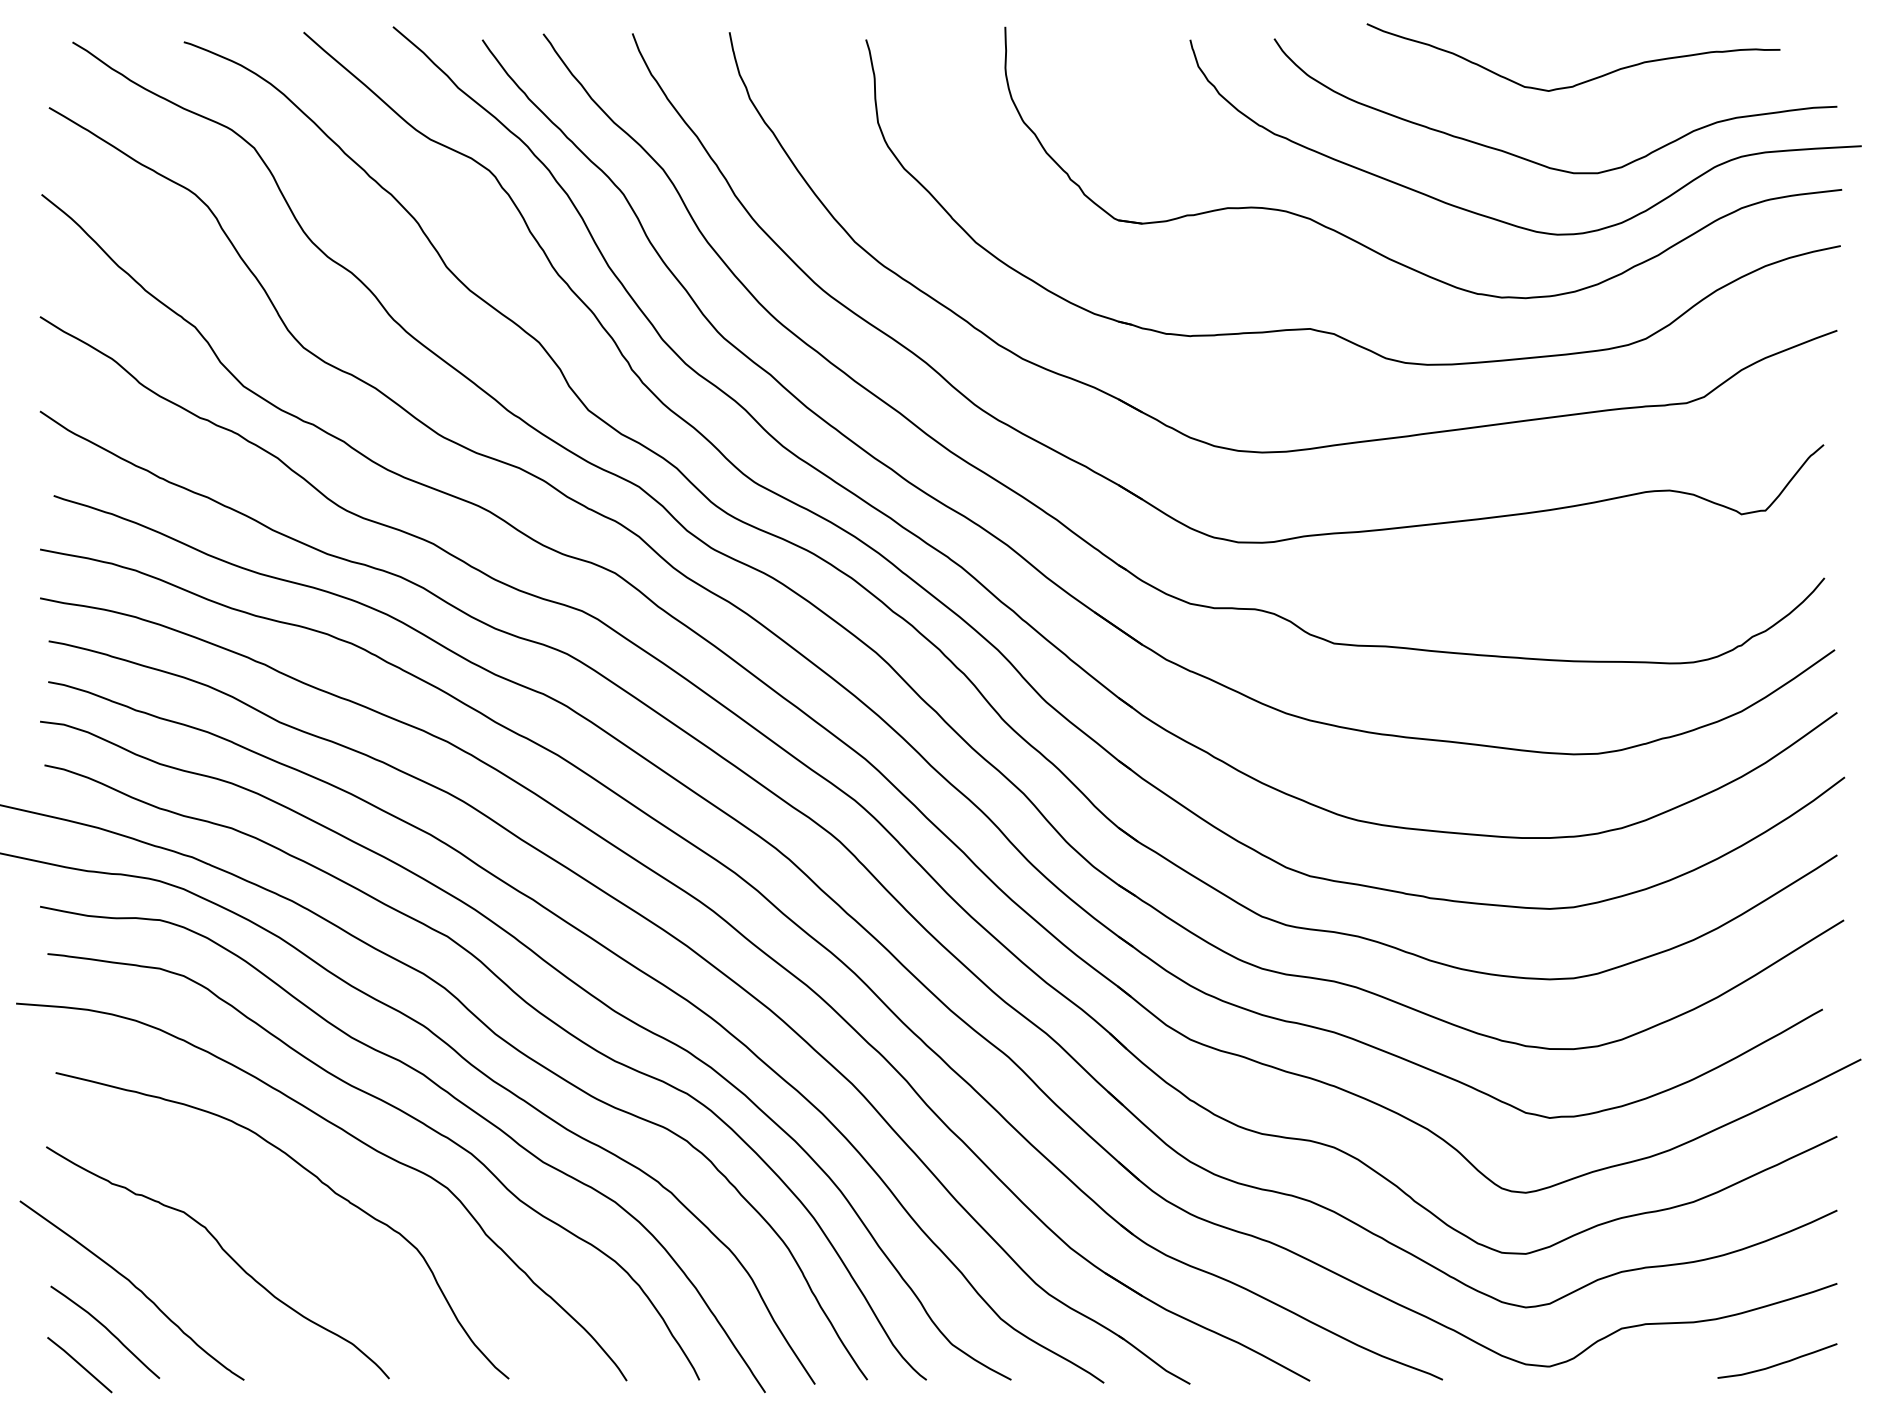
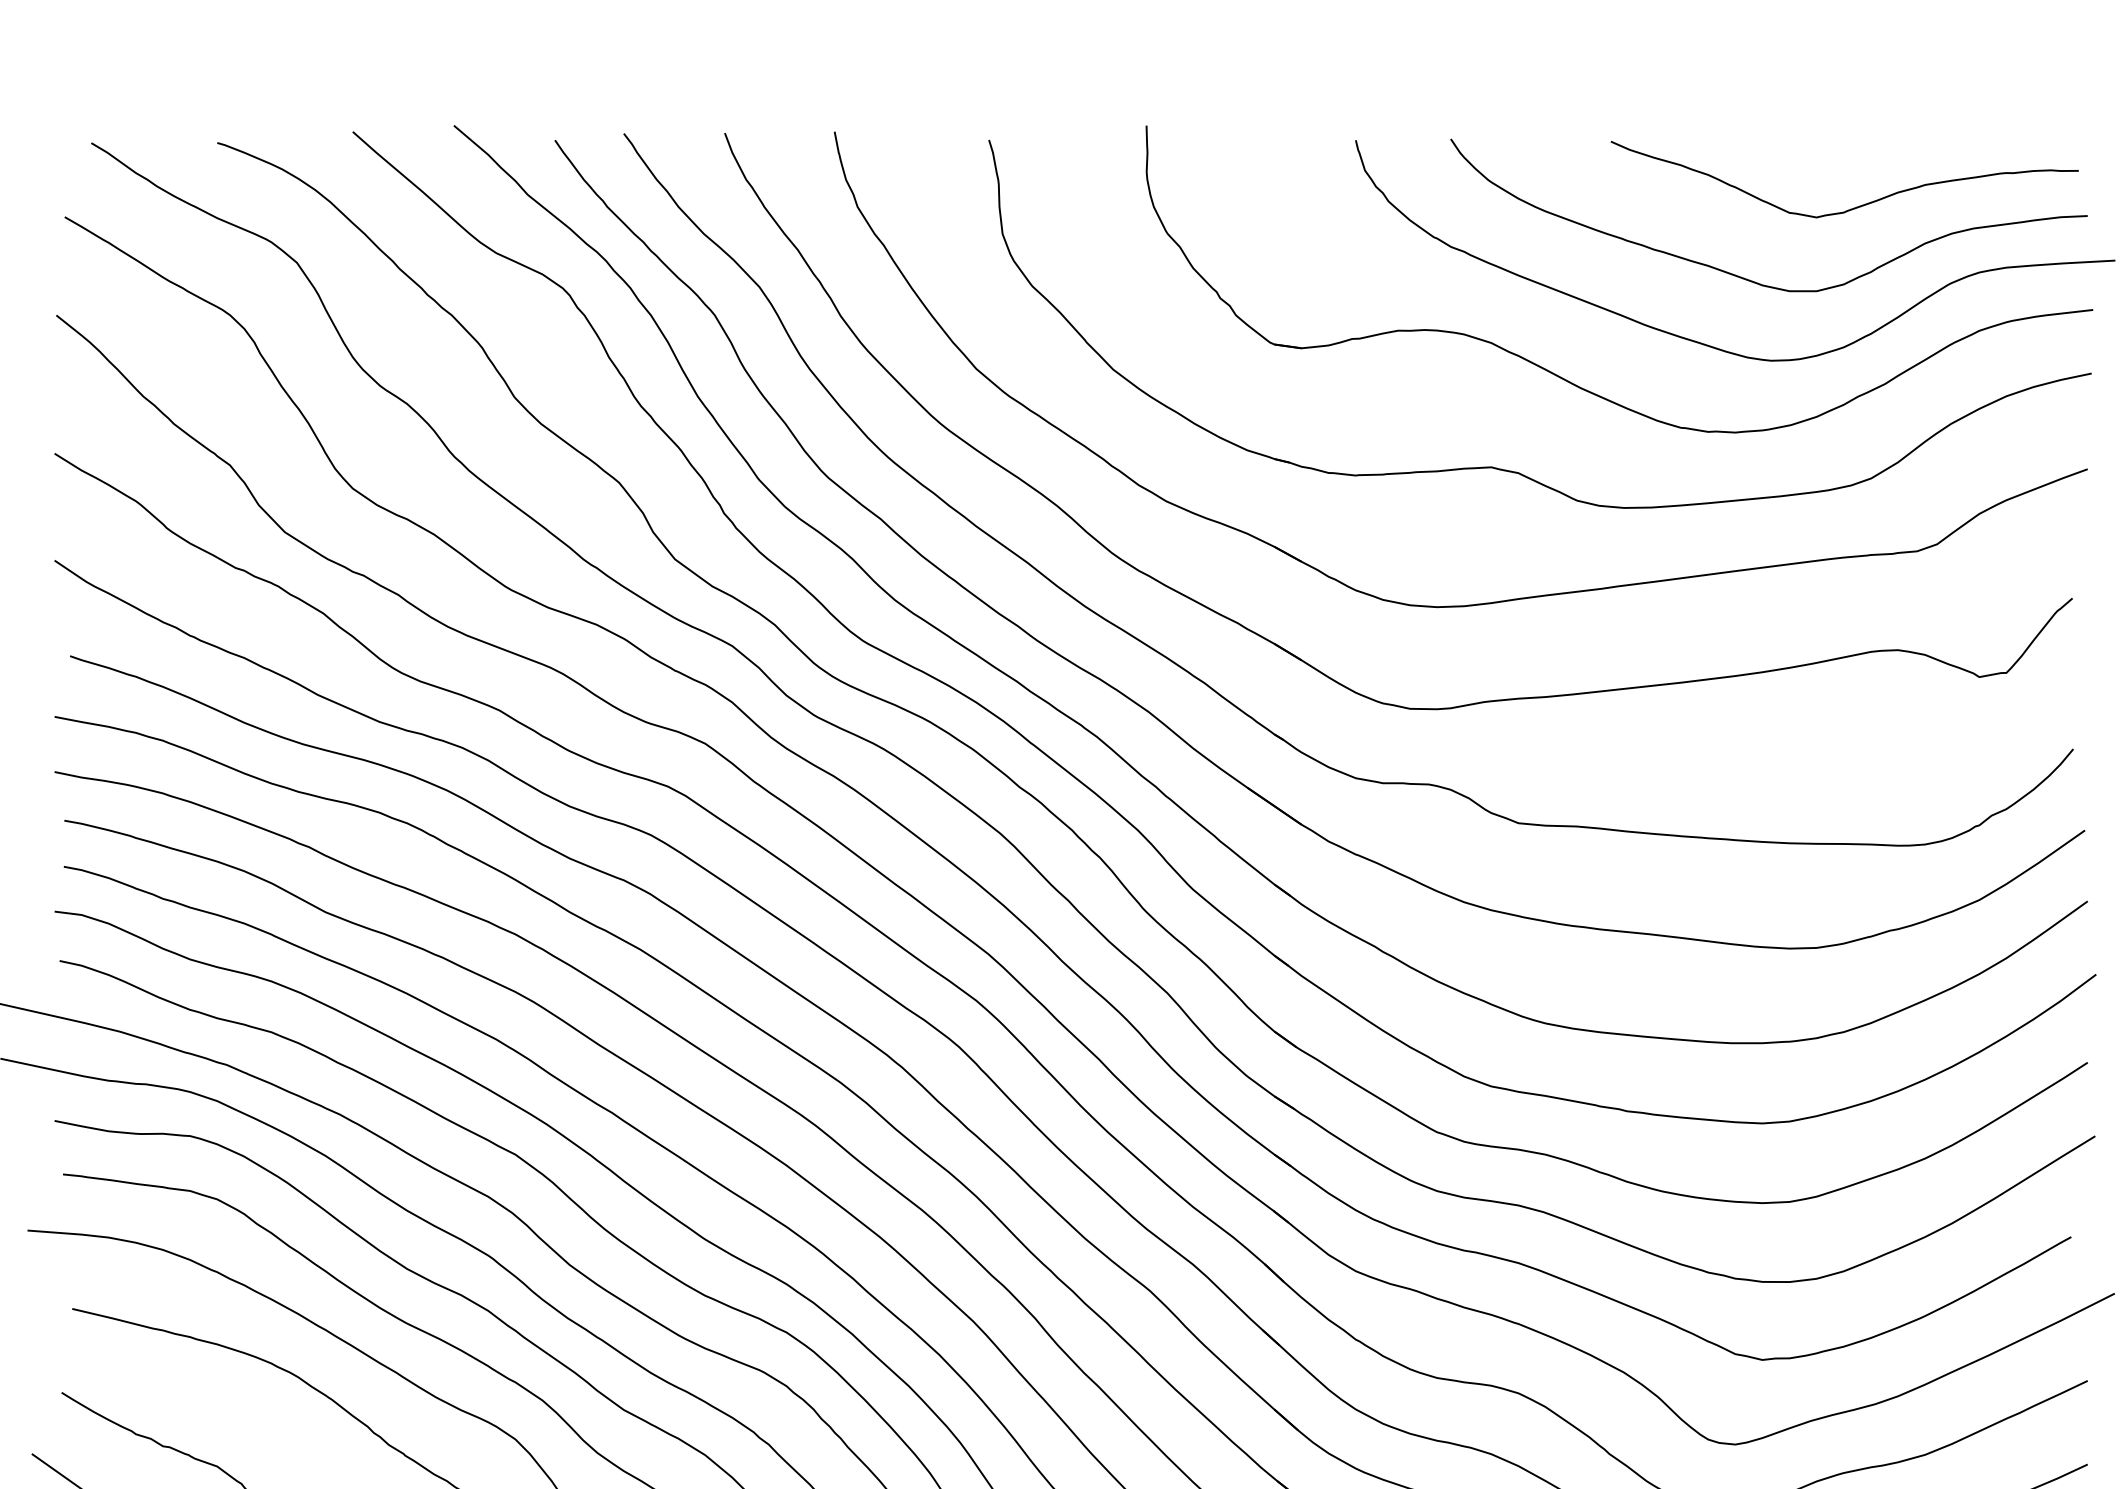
curve: (1580, 82) -> (1852, 207), moved

